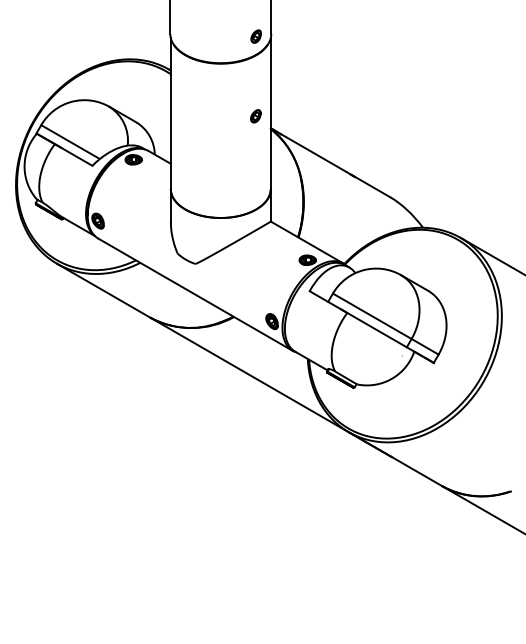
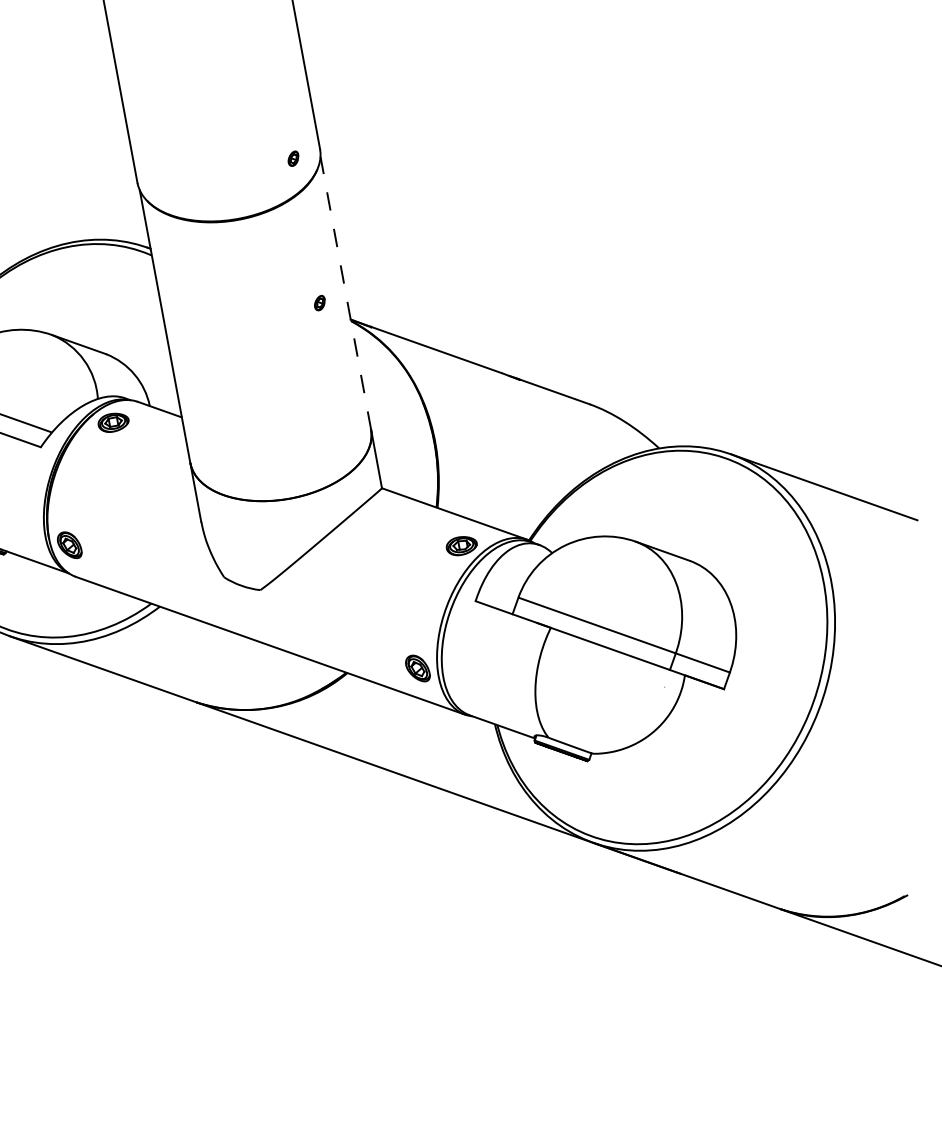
part: (255, 36) -> (292, 158), size x0.6
line: (270, 113) -> (345, 293), solid -> dashed
part: (255, 116) -> (319, 303), size x0.6

